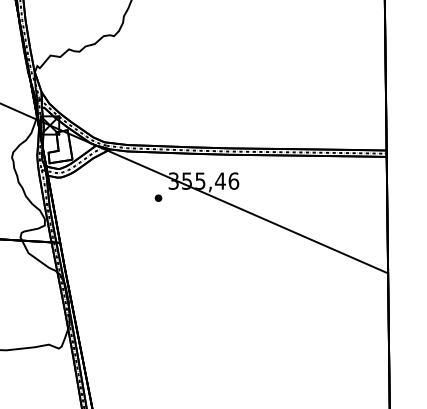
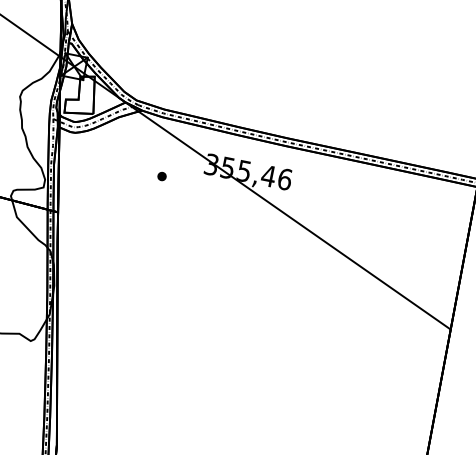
part: (158, 197) -> (162, 175), moved

